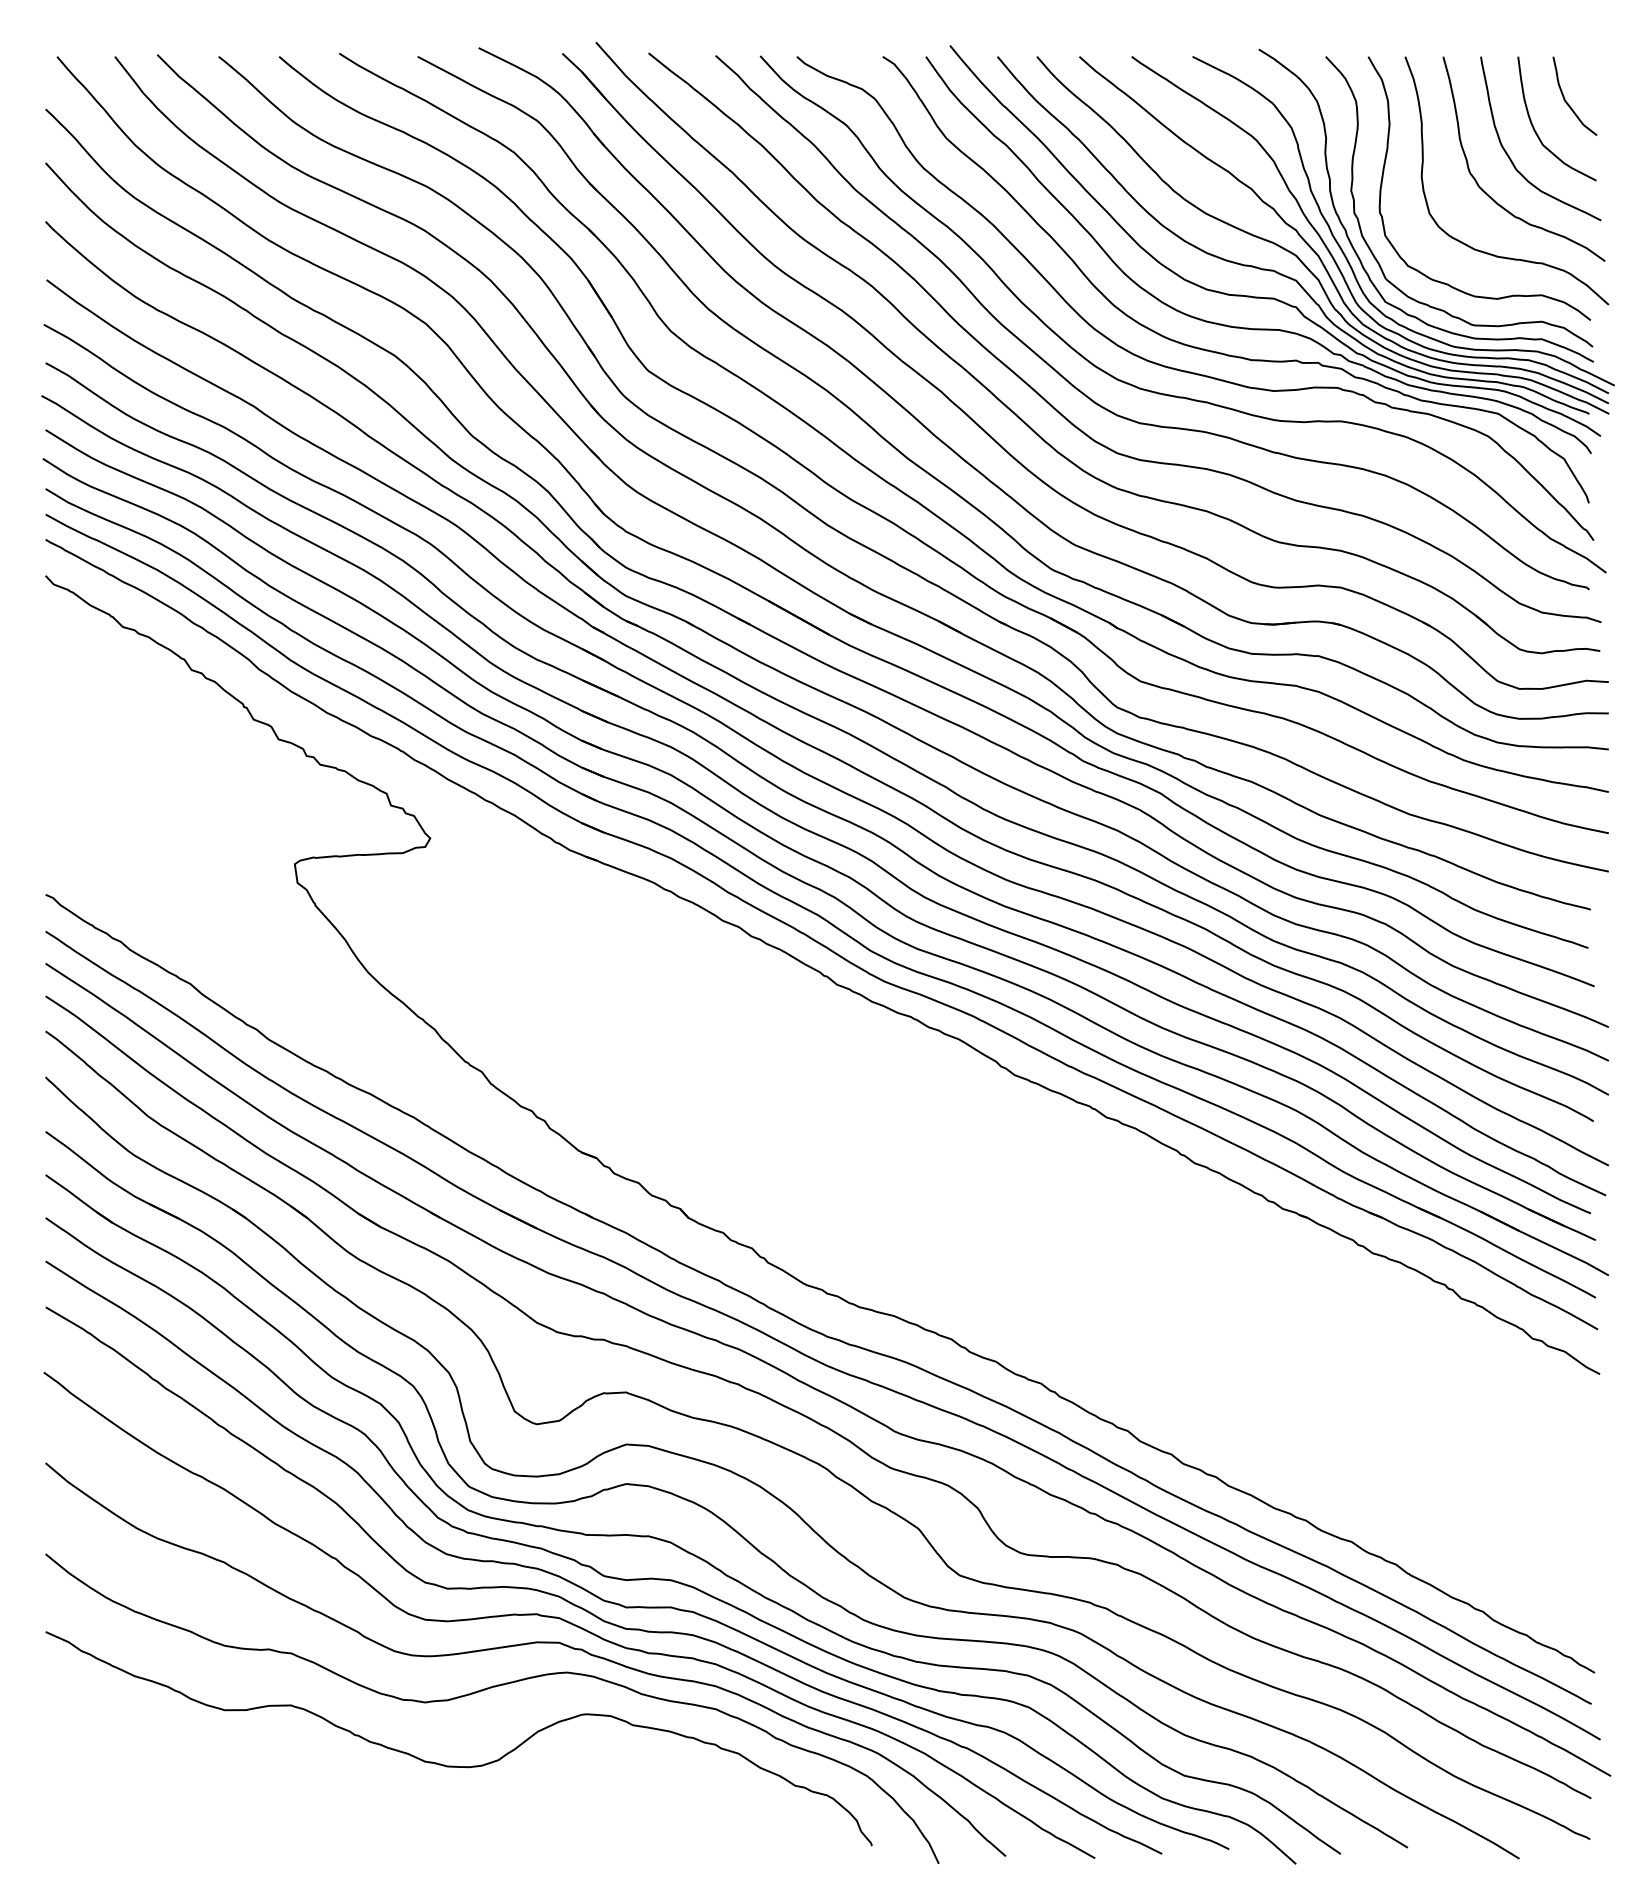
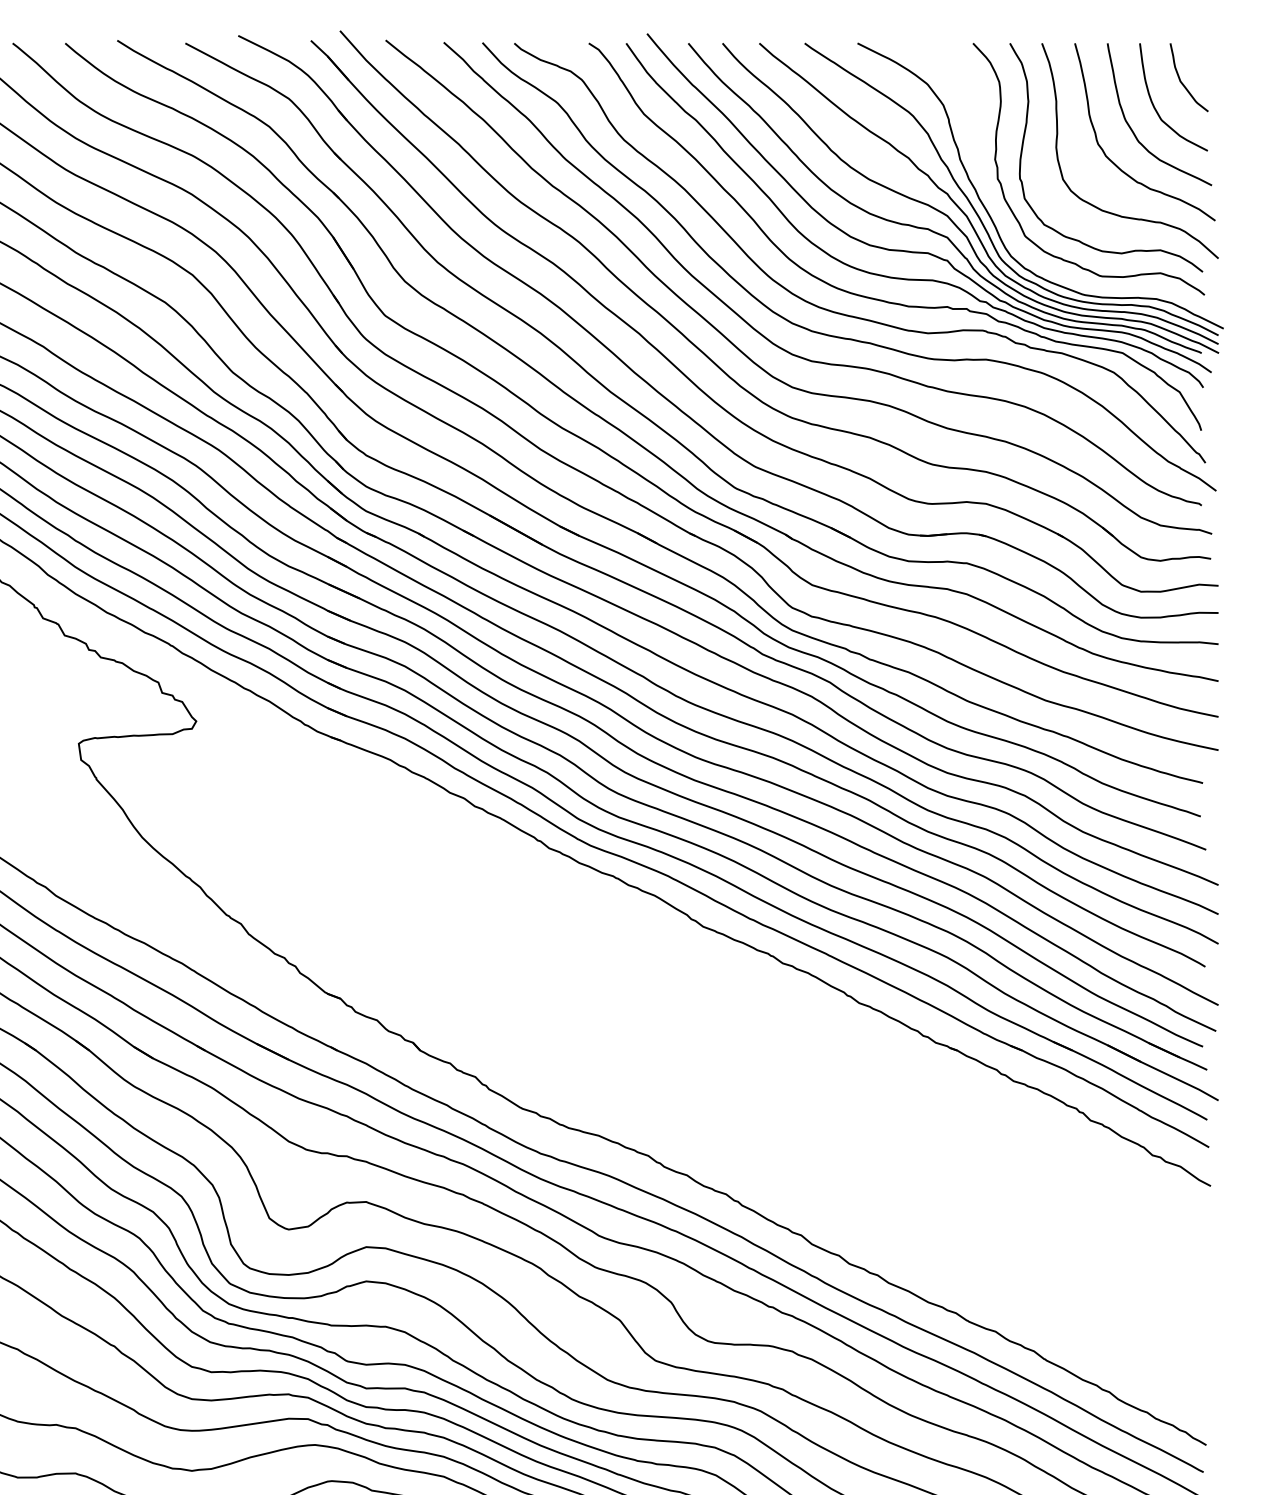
curve: (1347, 232) -> (991, 195), removed

